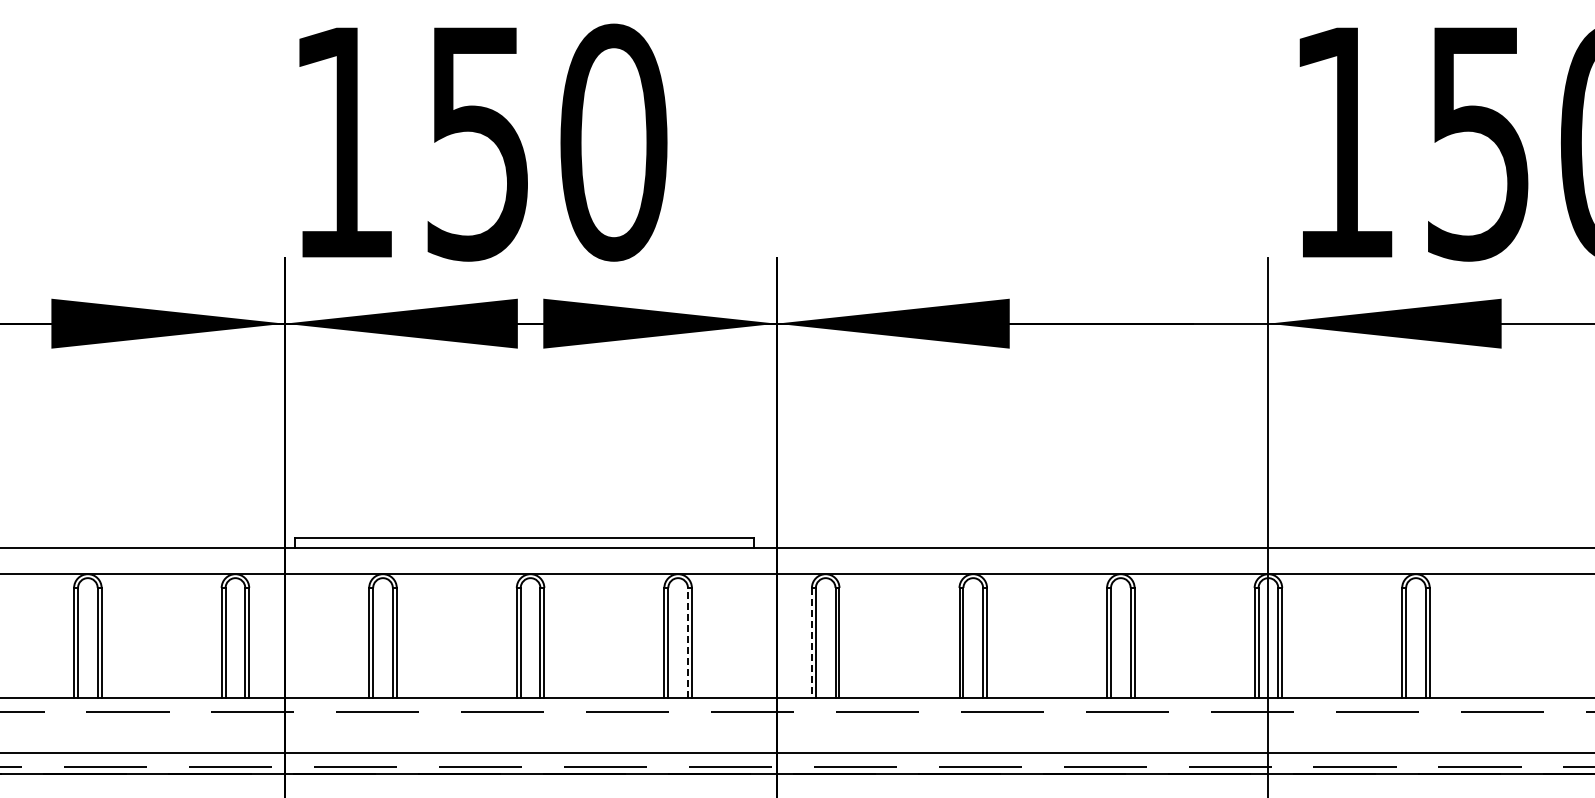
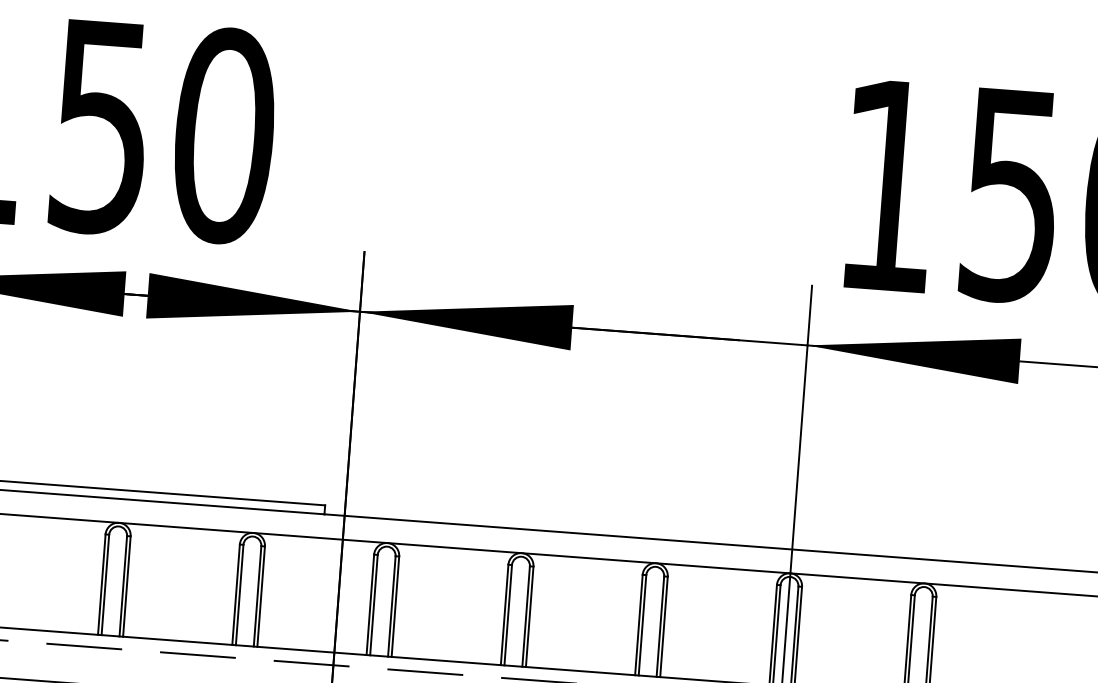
line: (687, 642) -> (257, 595), dashed -> solid
line: (811, 643) -> (369, 605), dashed -> solid

